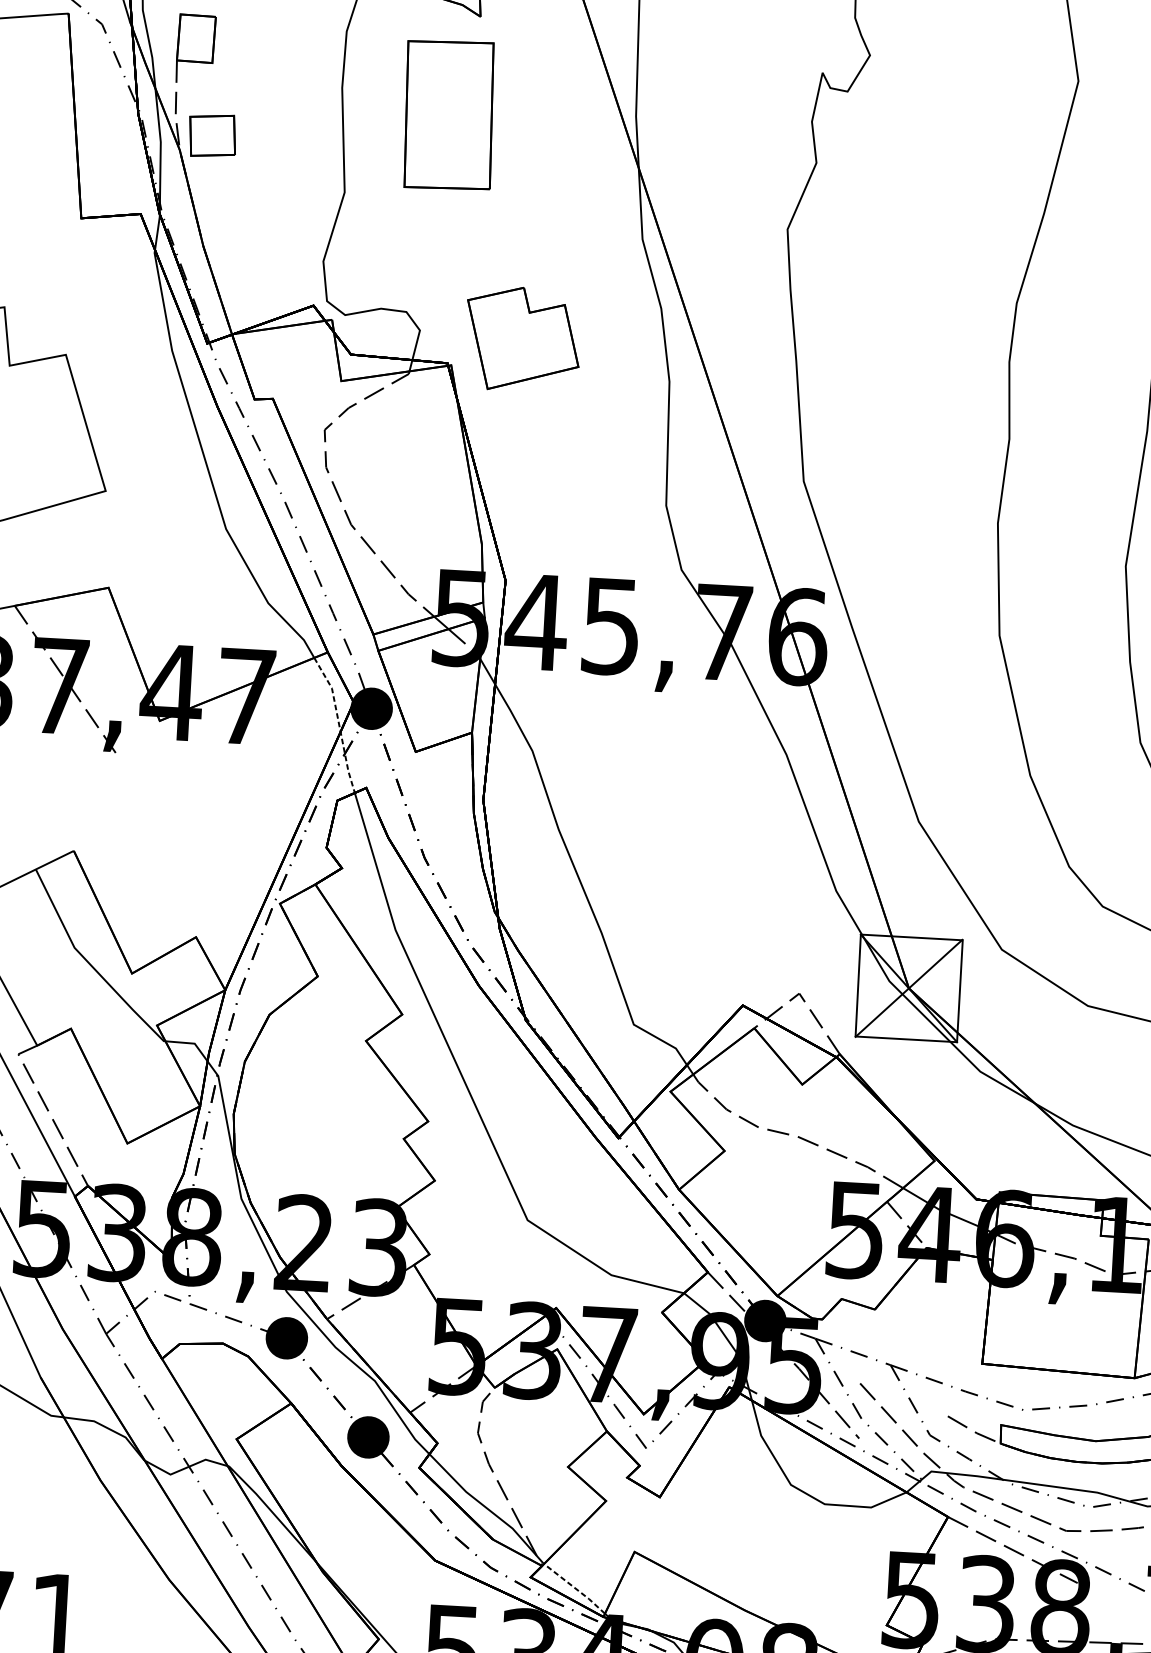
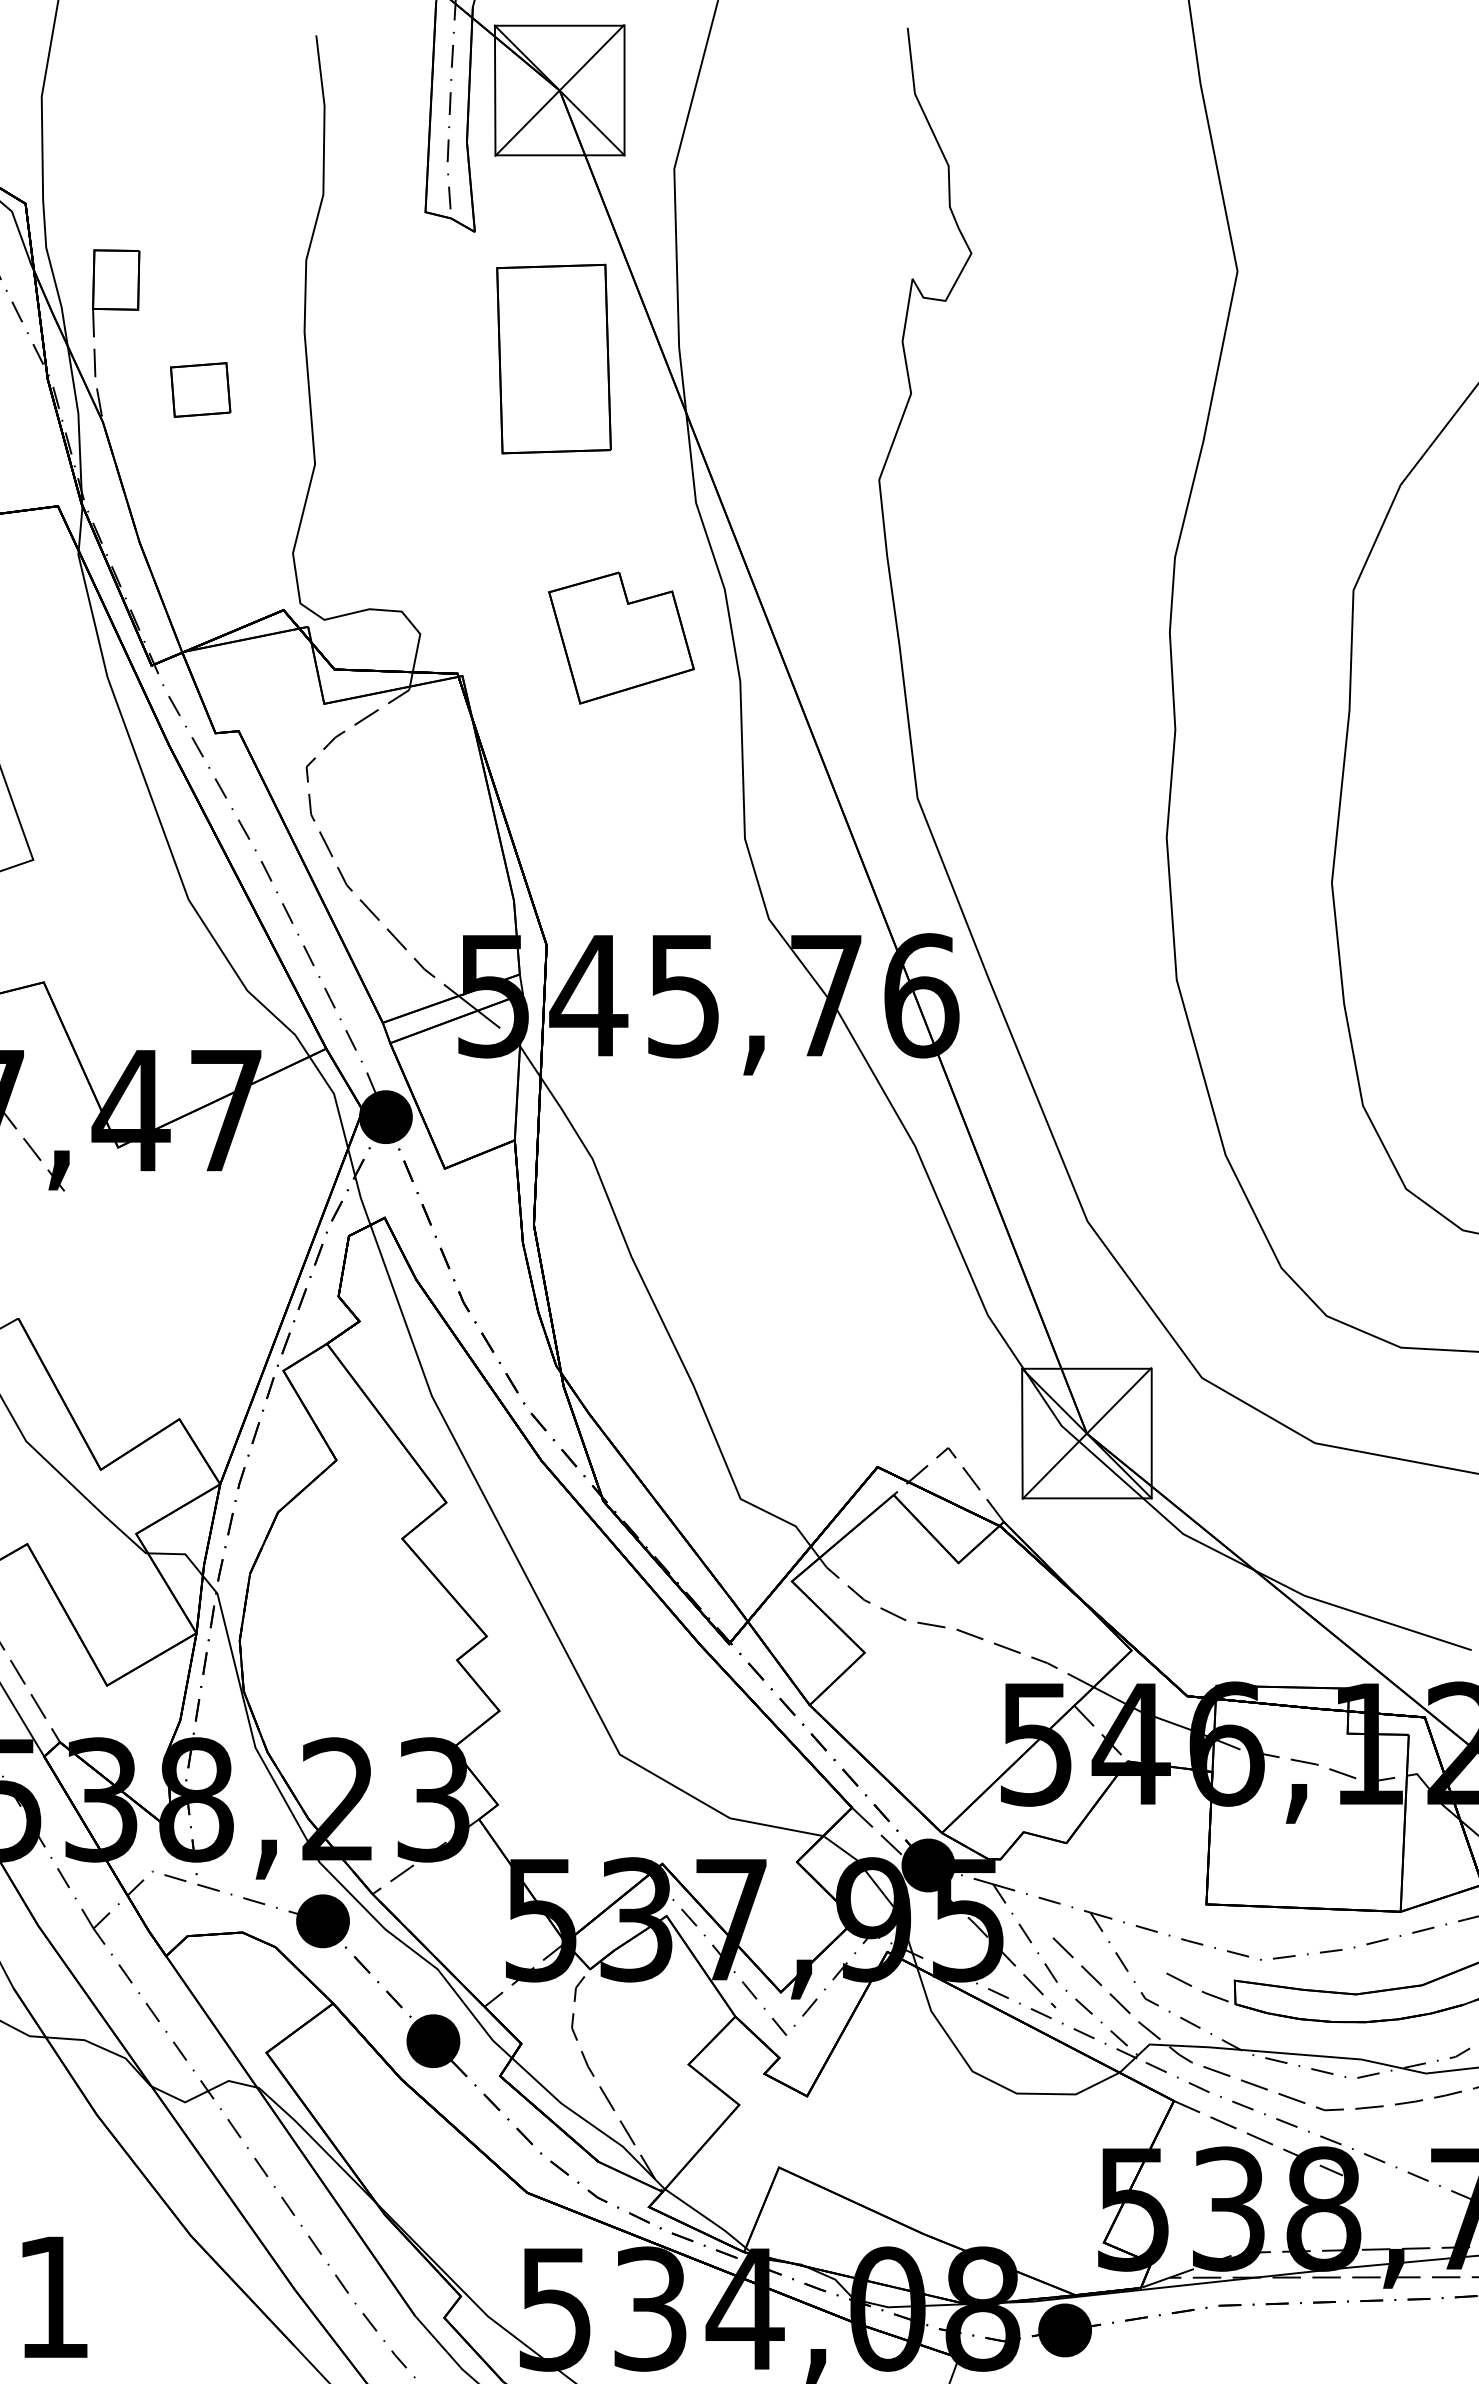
part: (448, 114) -> (553, 358), moved
part: (212, 135) -> (200, 389), moved
part: (522, 338) -> (621, 637), moved
line: (338, 723) -> (345, 1138), dashed -> solid
line: (575, 1588) -> (706, 2218), dashed -> solid

